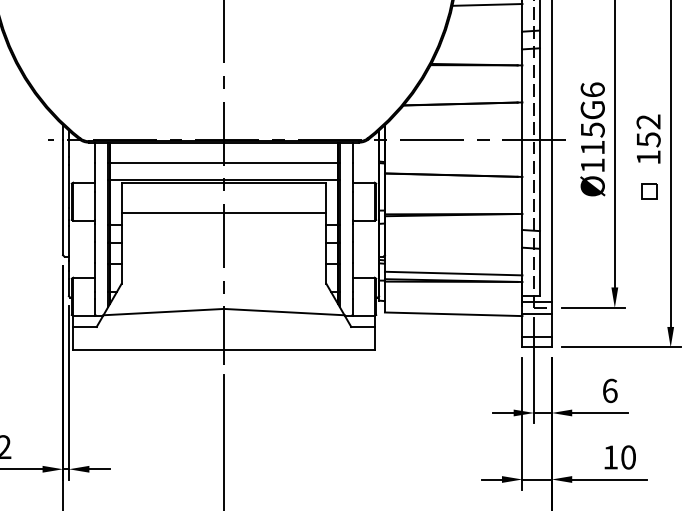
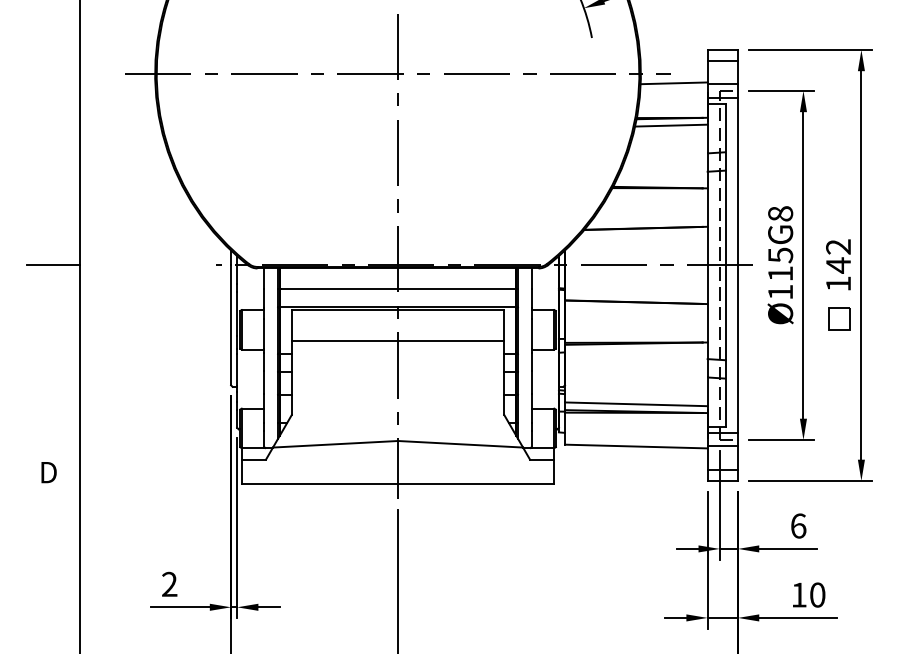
text: (592, 89) -> (780, 213), Ø115G6 -> Ø115G8
text: (648, 139) -> (838, 265), 152 -> 142
part: (649, 190) -> (839, 318), size x1.43

